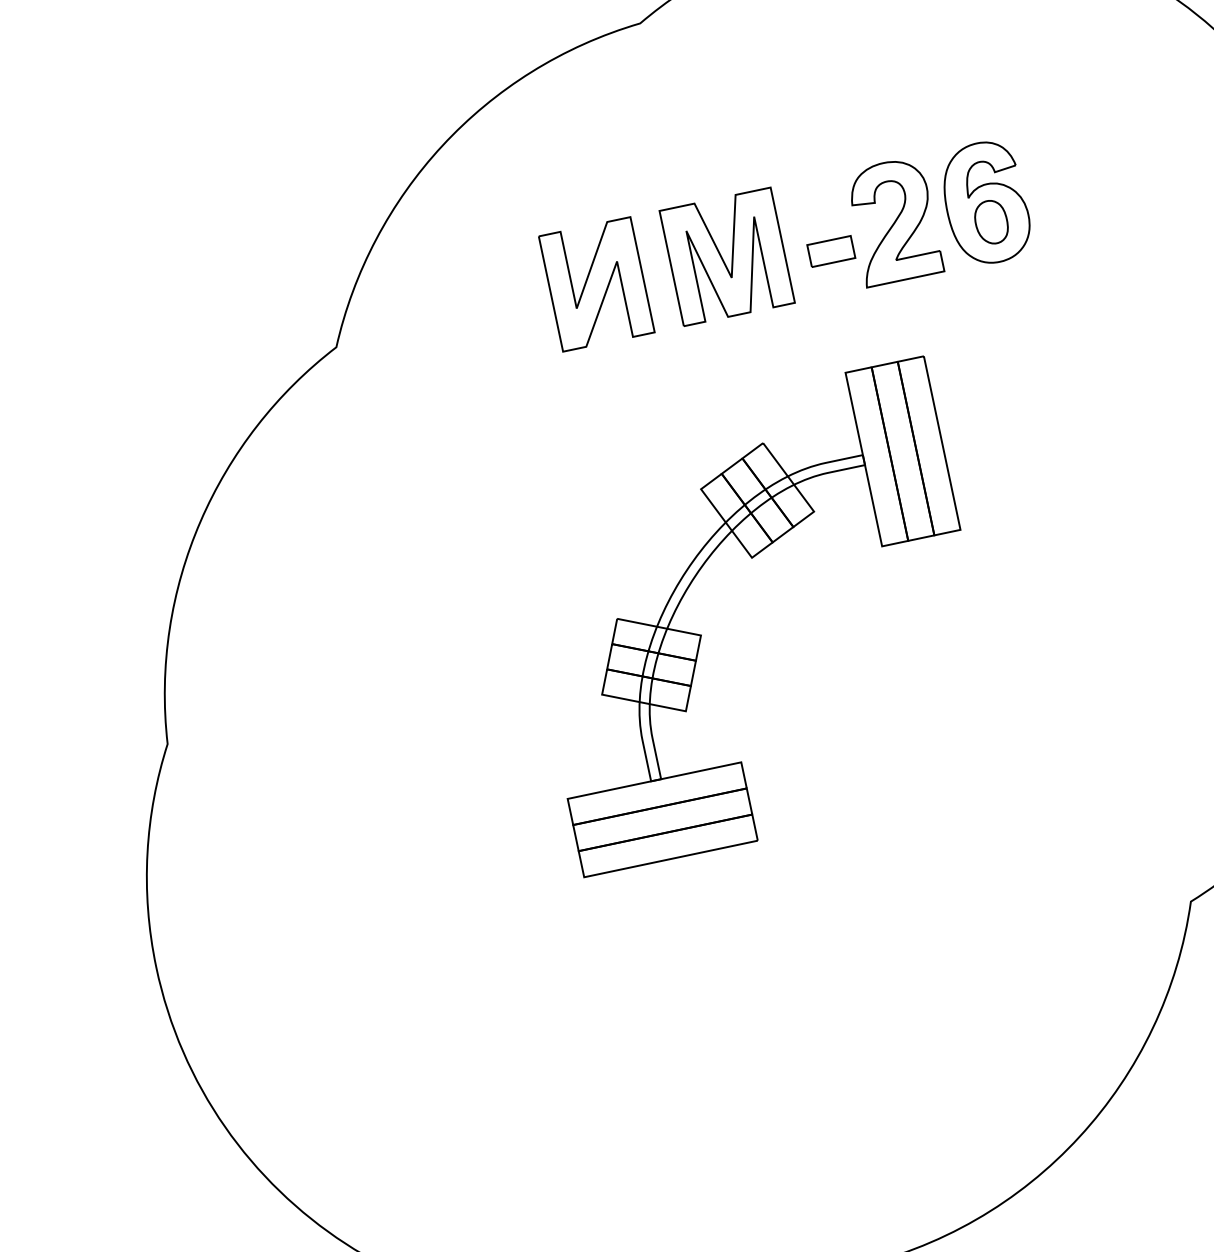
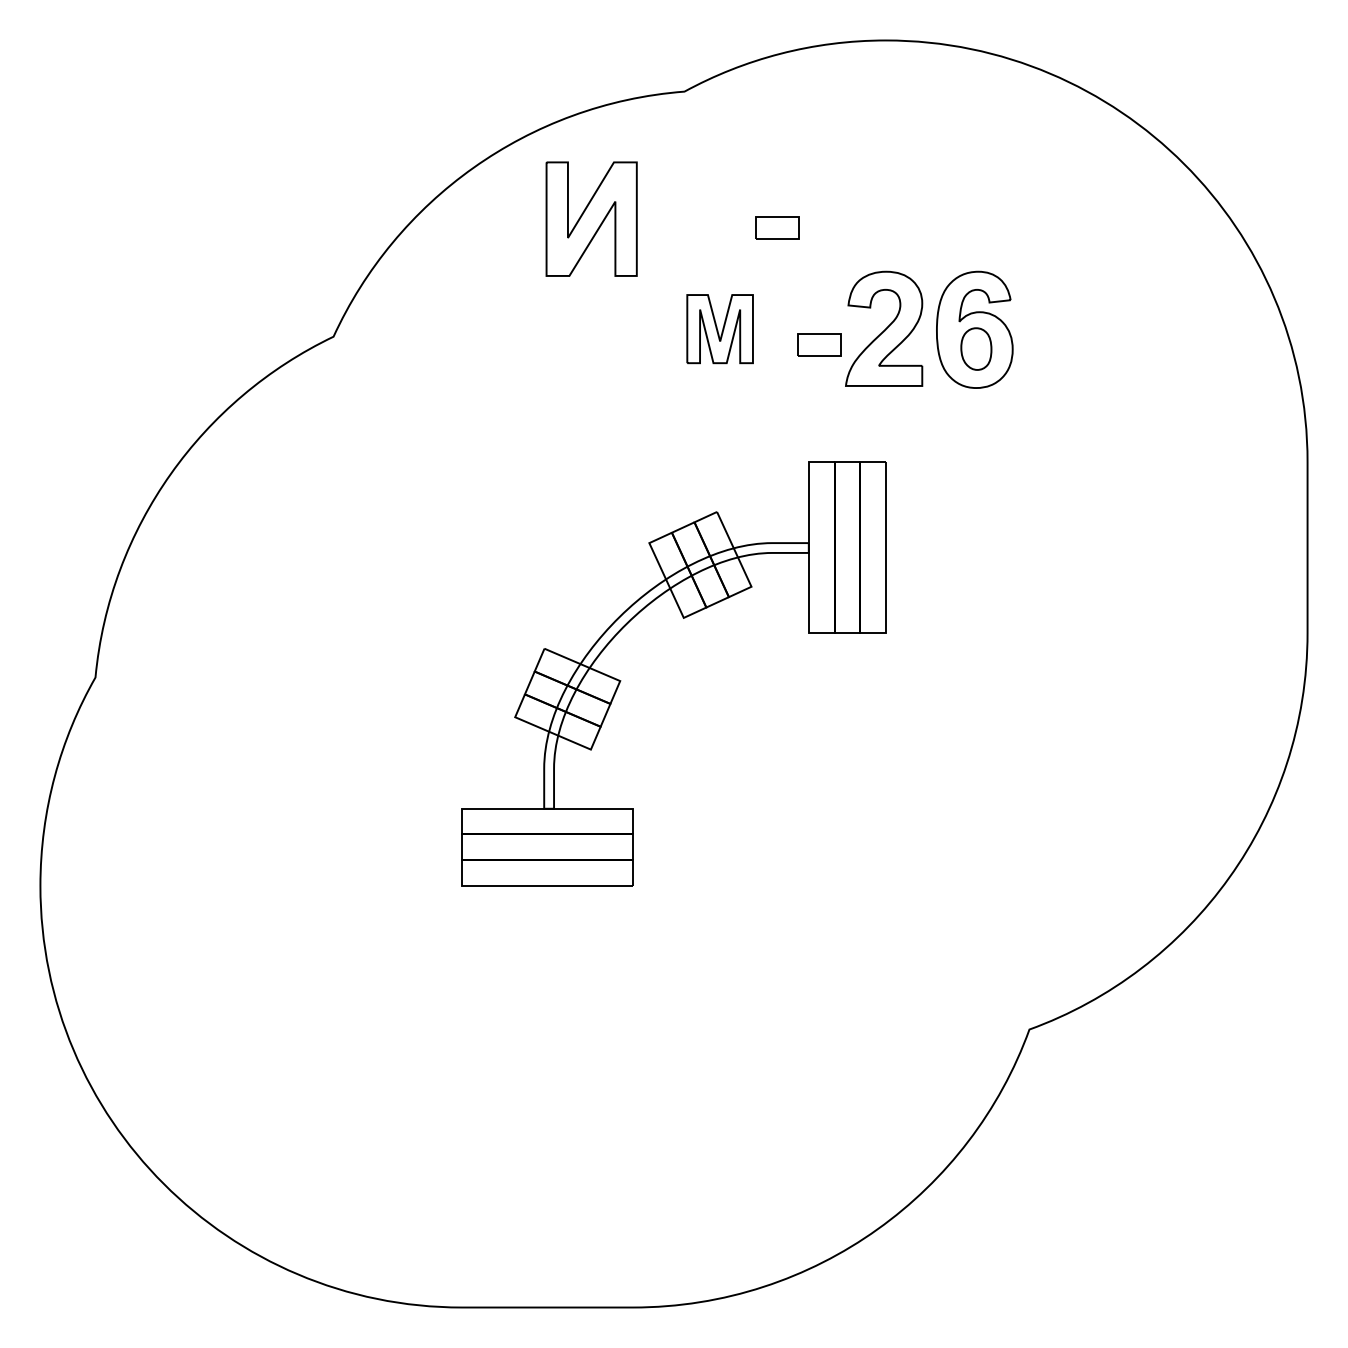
part: (763, 141) -> (777, 227), added
part: (726, 256) -> (719, 328), size x0.6
part: (596, 283) -> (591, 218), moved

